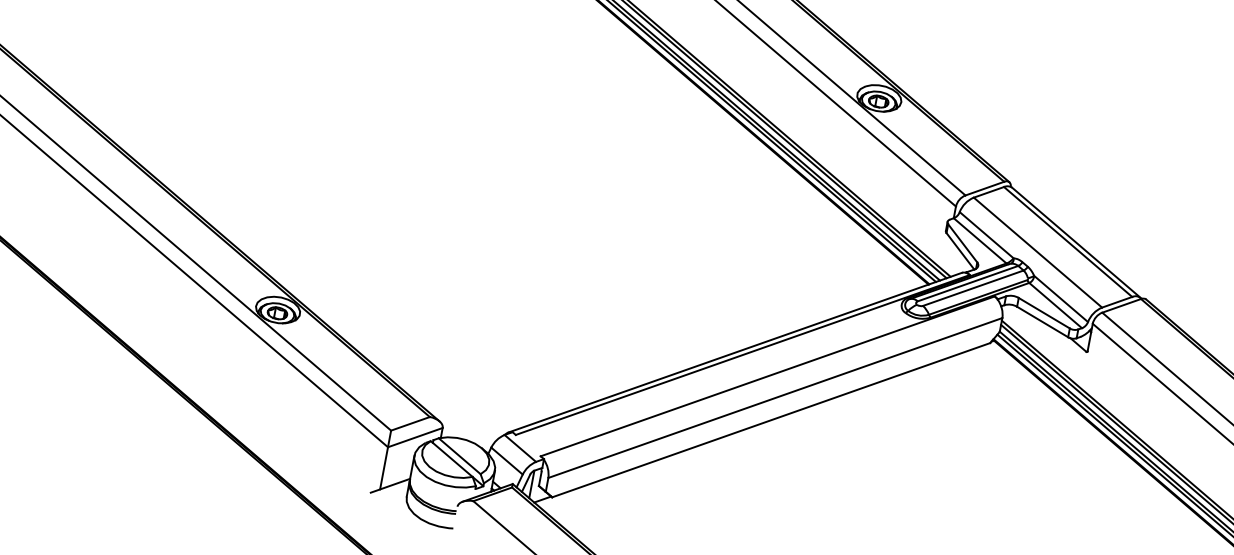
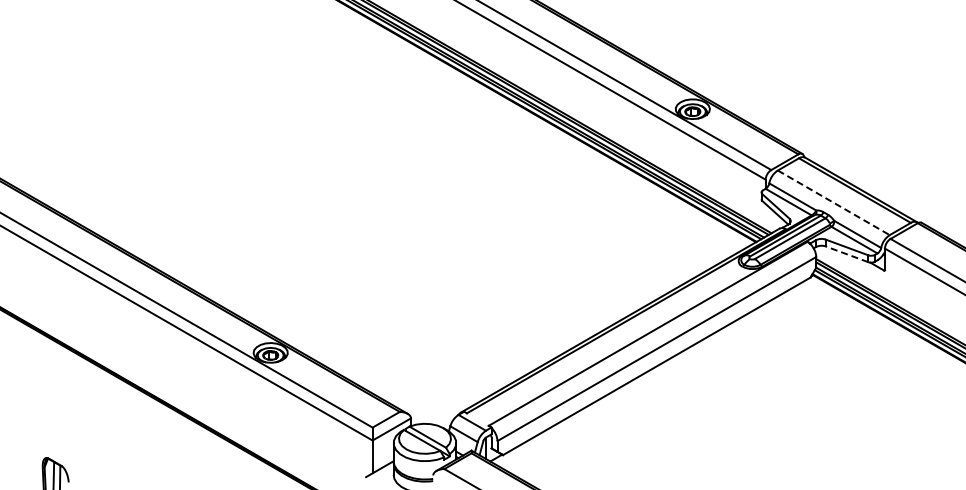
line: (1037, 252) -> (833, 202), solid -> dashed
line: (1043, 322) -> (847, 254), solid -> dashed

